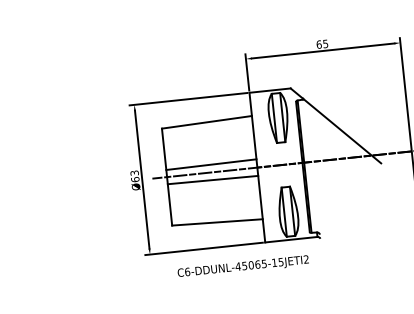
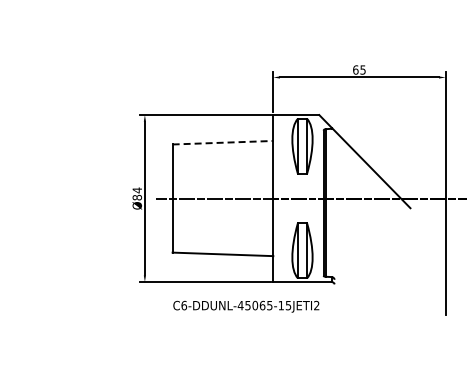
line: (207, 122) -> (223, 142), solid -> dashed
line: (210, 164) -> (222, 189), removed
text: (135, 175) -> (137, 193), Ø63 -> Ø84
line: (212, 179) -> (222, 206), removed

